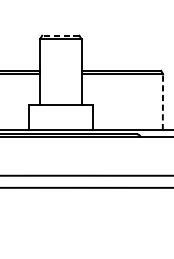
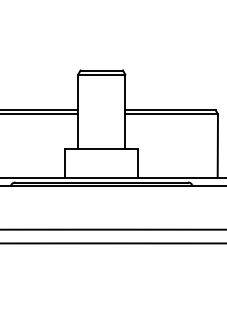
line: (60, 35) -> (101, 70), dashed -> solid
line: (162, 102) -> (217, 146), dashed -> solid

